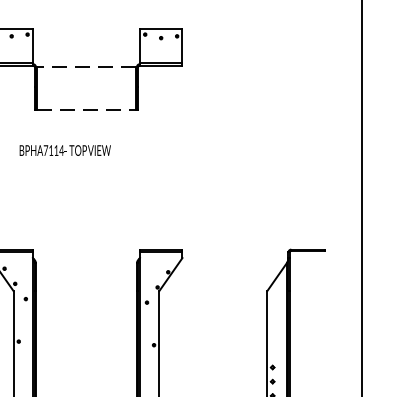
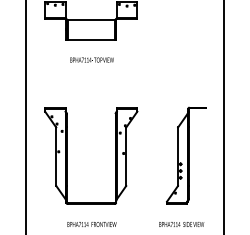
line: (86, 68) -> (91, 20), dashed -> solid
line: (86, 109) -> (91, 40), dashed -> solid
text: (64, 149) -> (91, 59), moved

